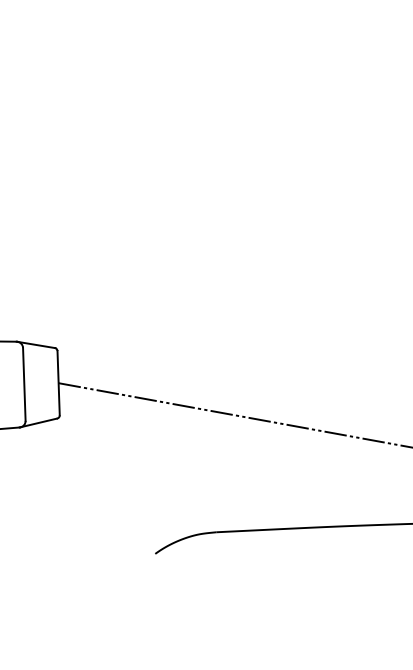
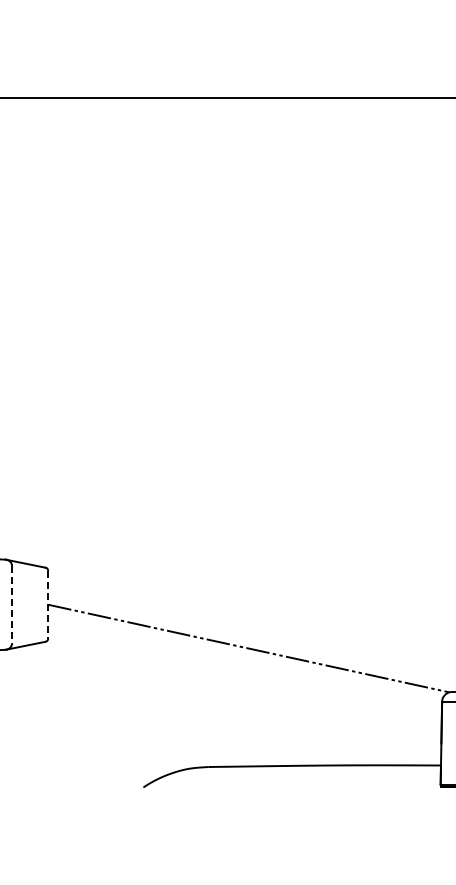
line: (58, 382) -> (48, 604), solid -> dashed
line: (24, 385) -> (12, 605), solid -> dashed

